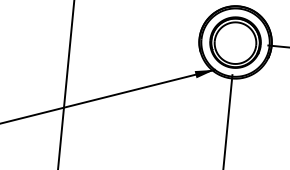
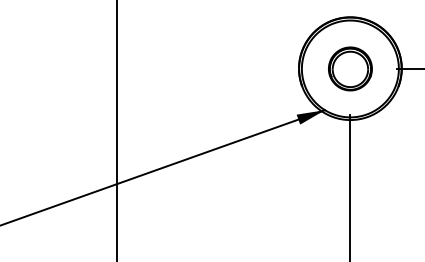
part: (235, 42) -> (350, 68), size x0.6

